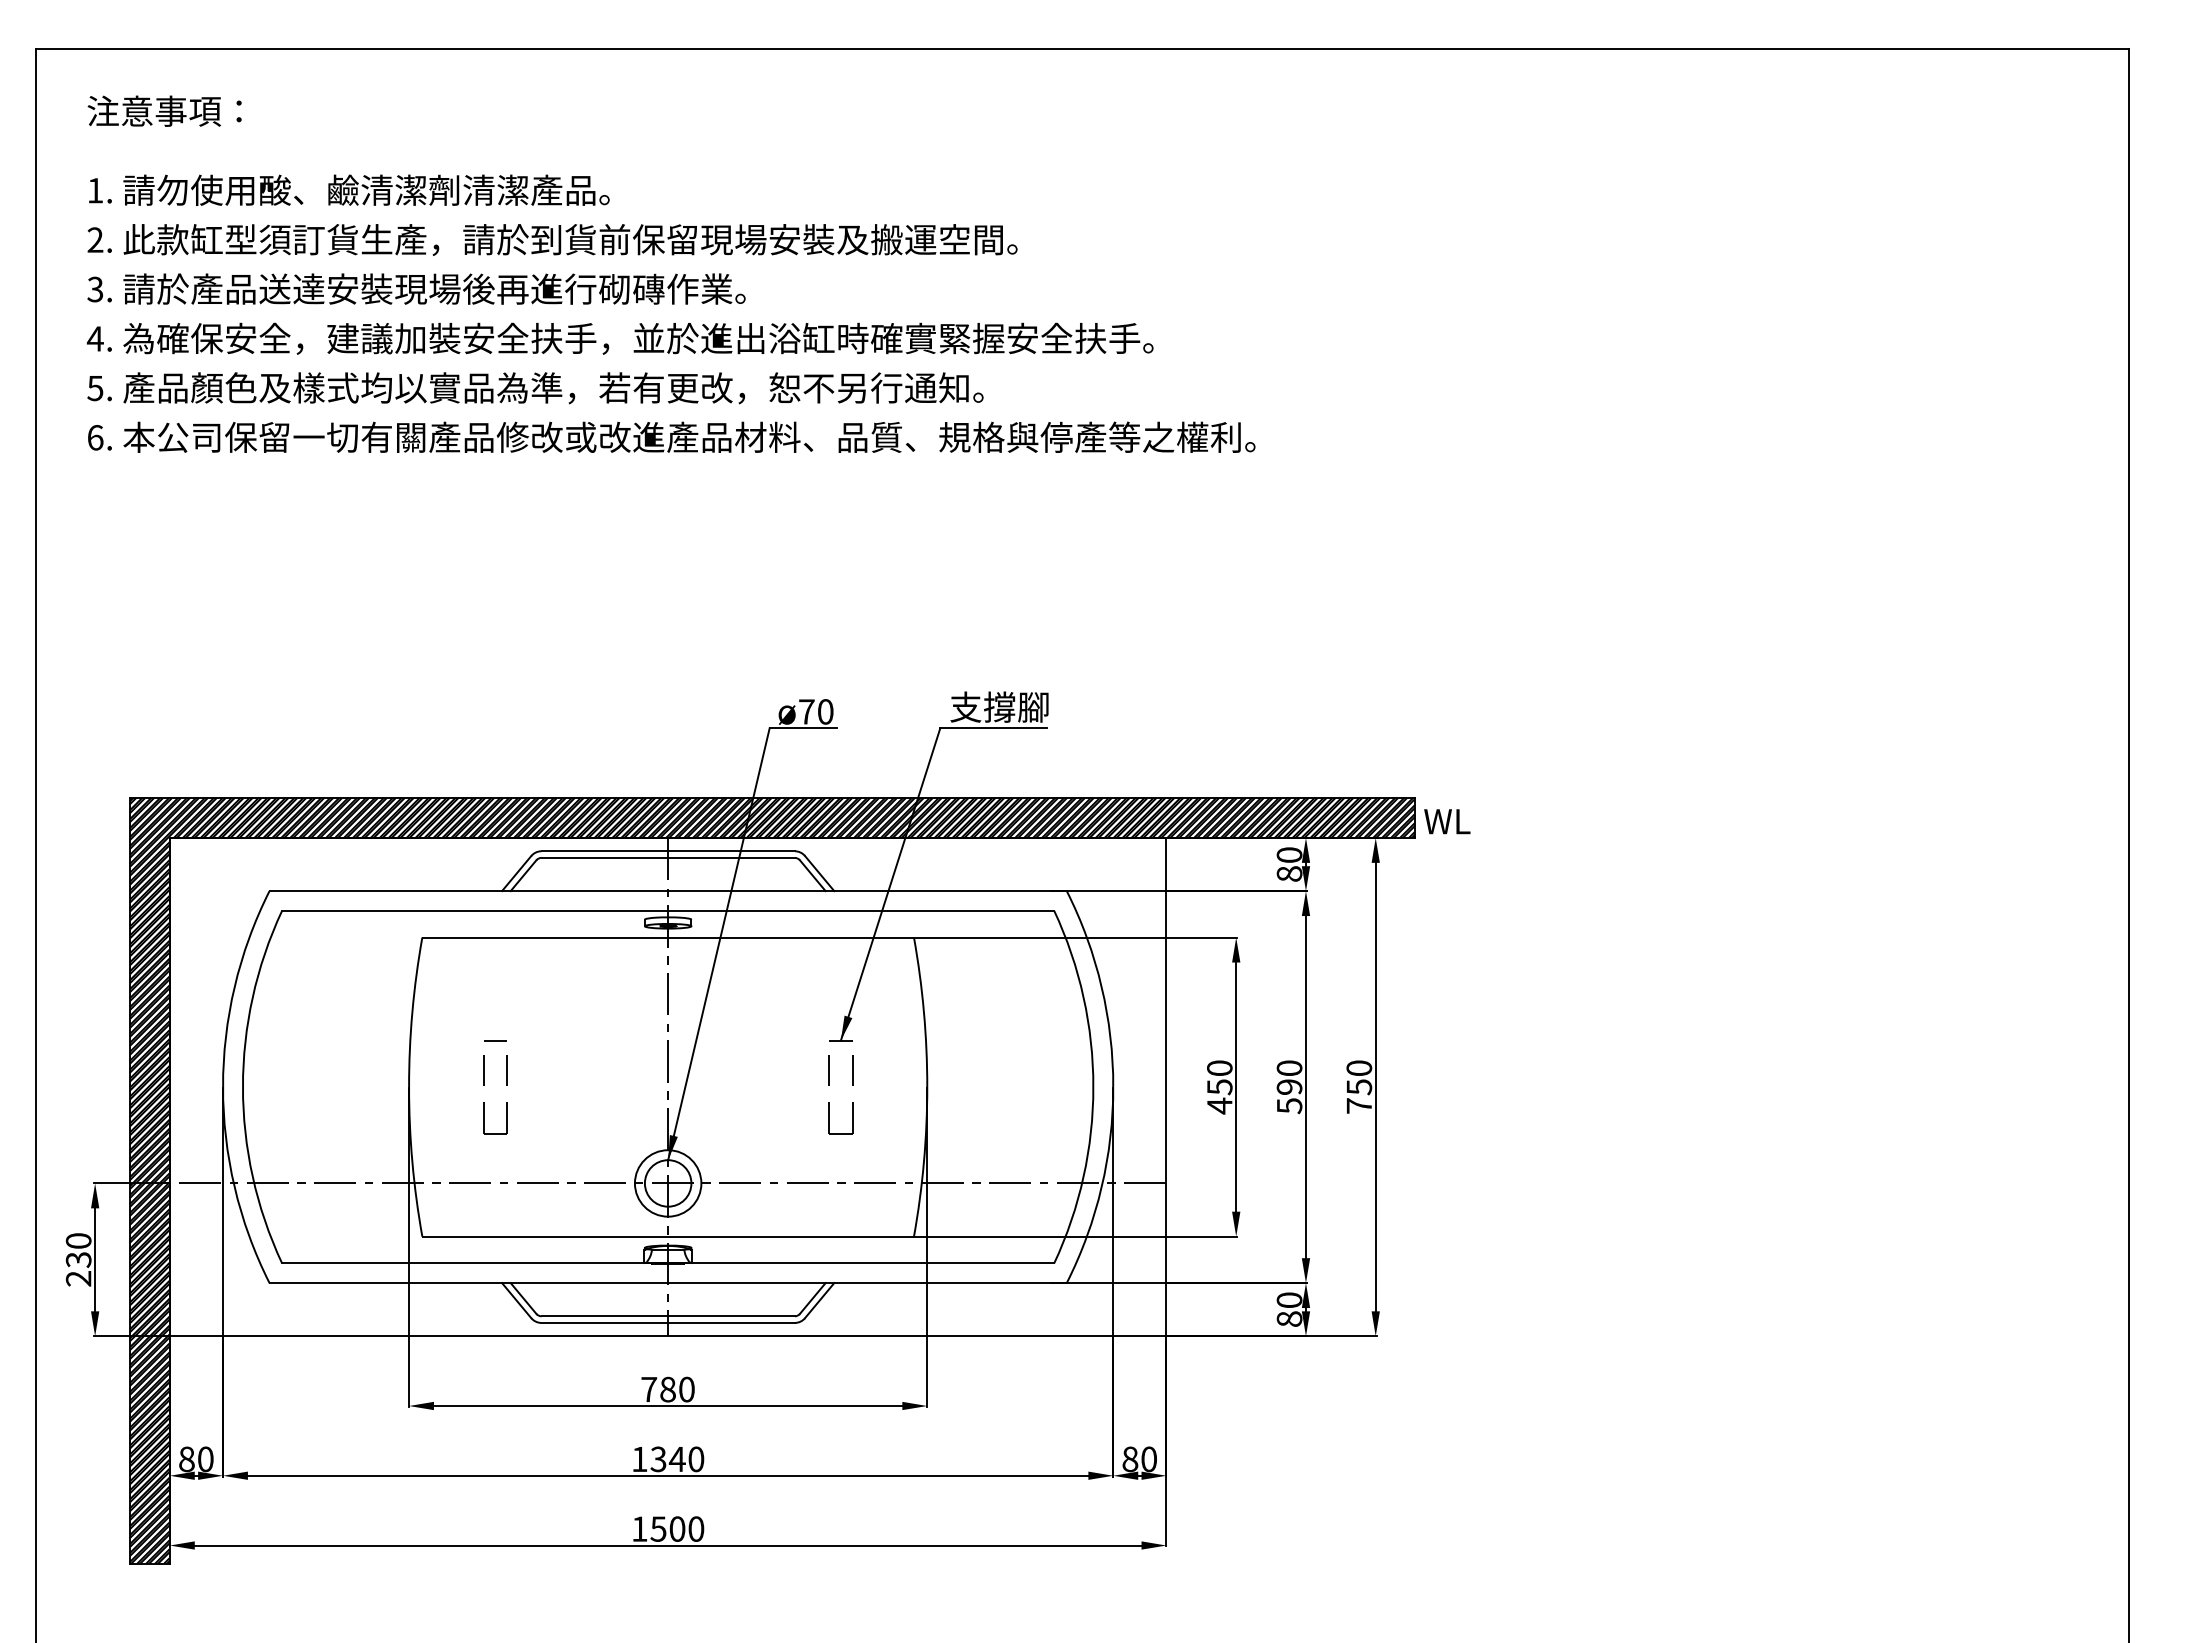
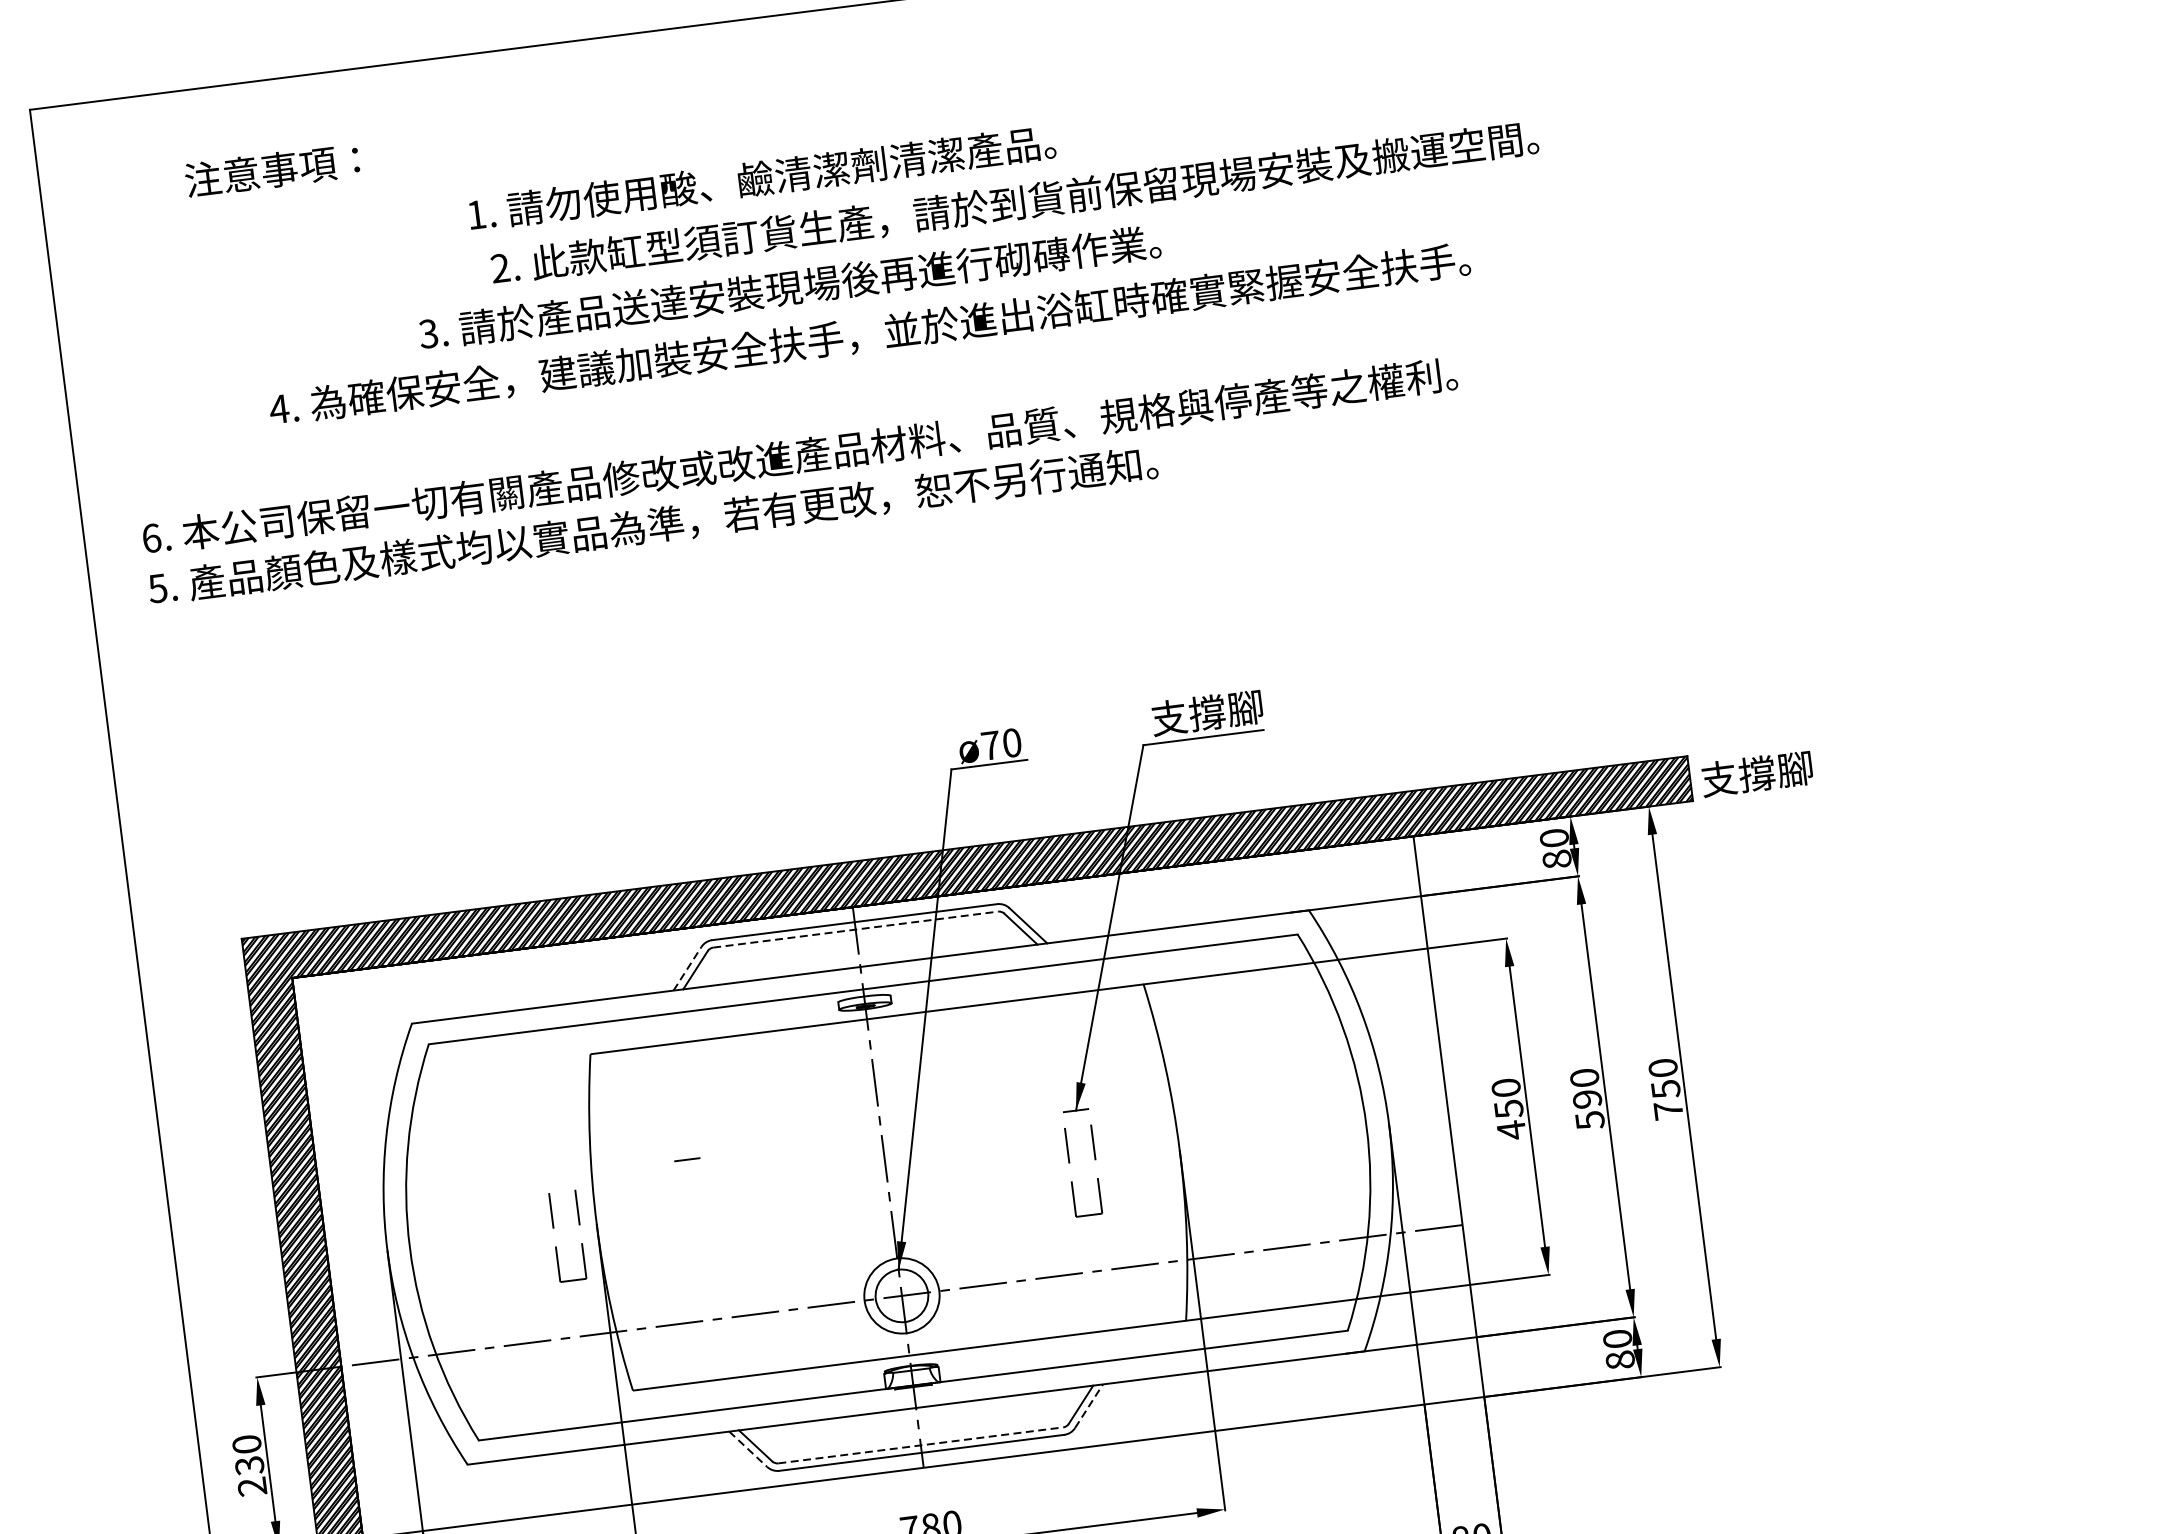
text: (164, 110) -> (272, 169), moved
text: (349, 189) -> (762, 177), moved
text: (552, 239) -> (1014, 202), moved
text: (416, 288) -> (789, 287), moved
text: (619, 338) -> (868, 334), moved
text: (535, 388) -> (653, 526), moved
text: (1473, 820) -> (1756, 773), WL -> 支撐腳
line: (668, 857) -> (856, 929), solid -> dashed
line: (516, 873) -> (687, 968), solid -> dashed
part: (484, 1102) -> (556, 1246), moved
line: (516, 1300) -> (747, 1449), solid -> dashed
line: (819, 1300) -> (1088, 1406), solid -> dashed
line: (668, 1316) -> (921, 1445), solid -> dashed

